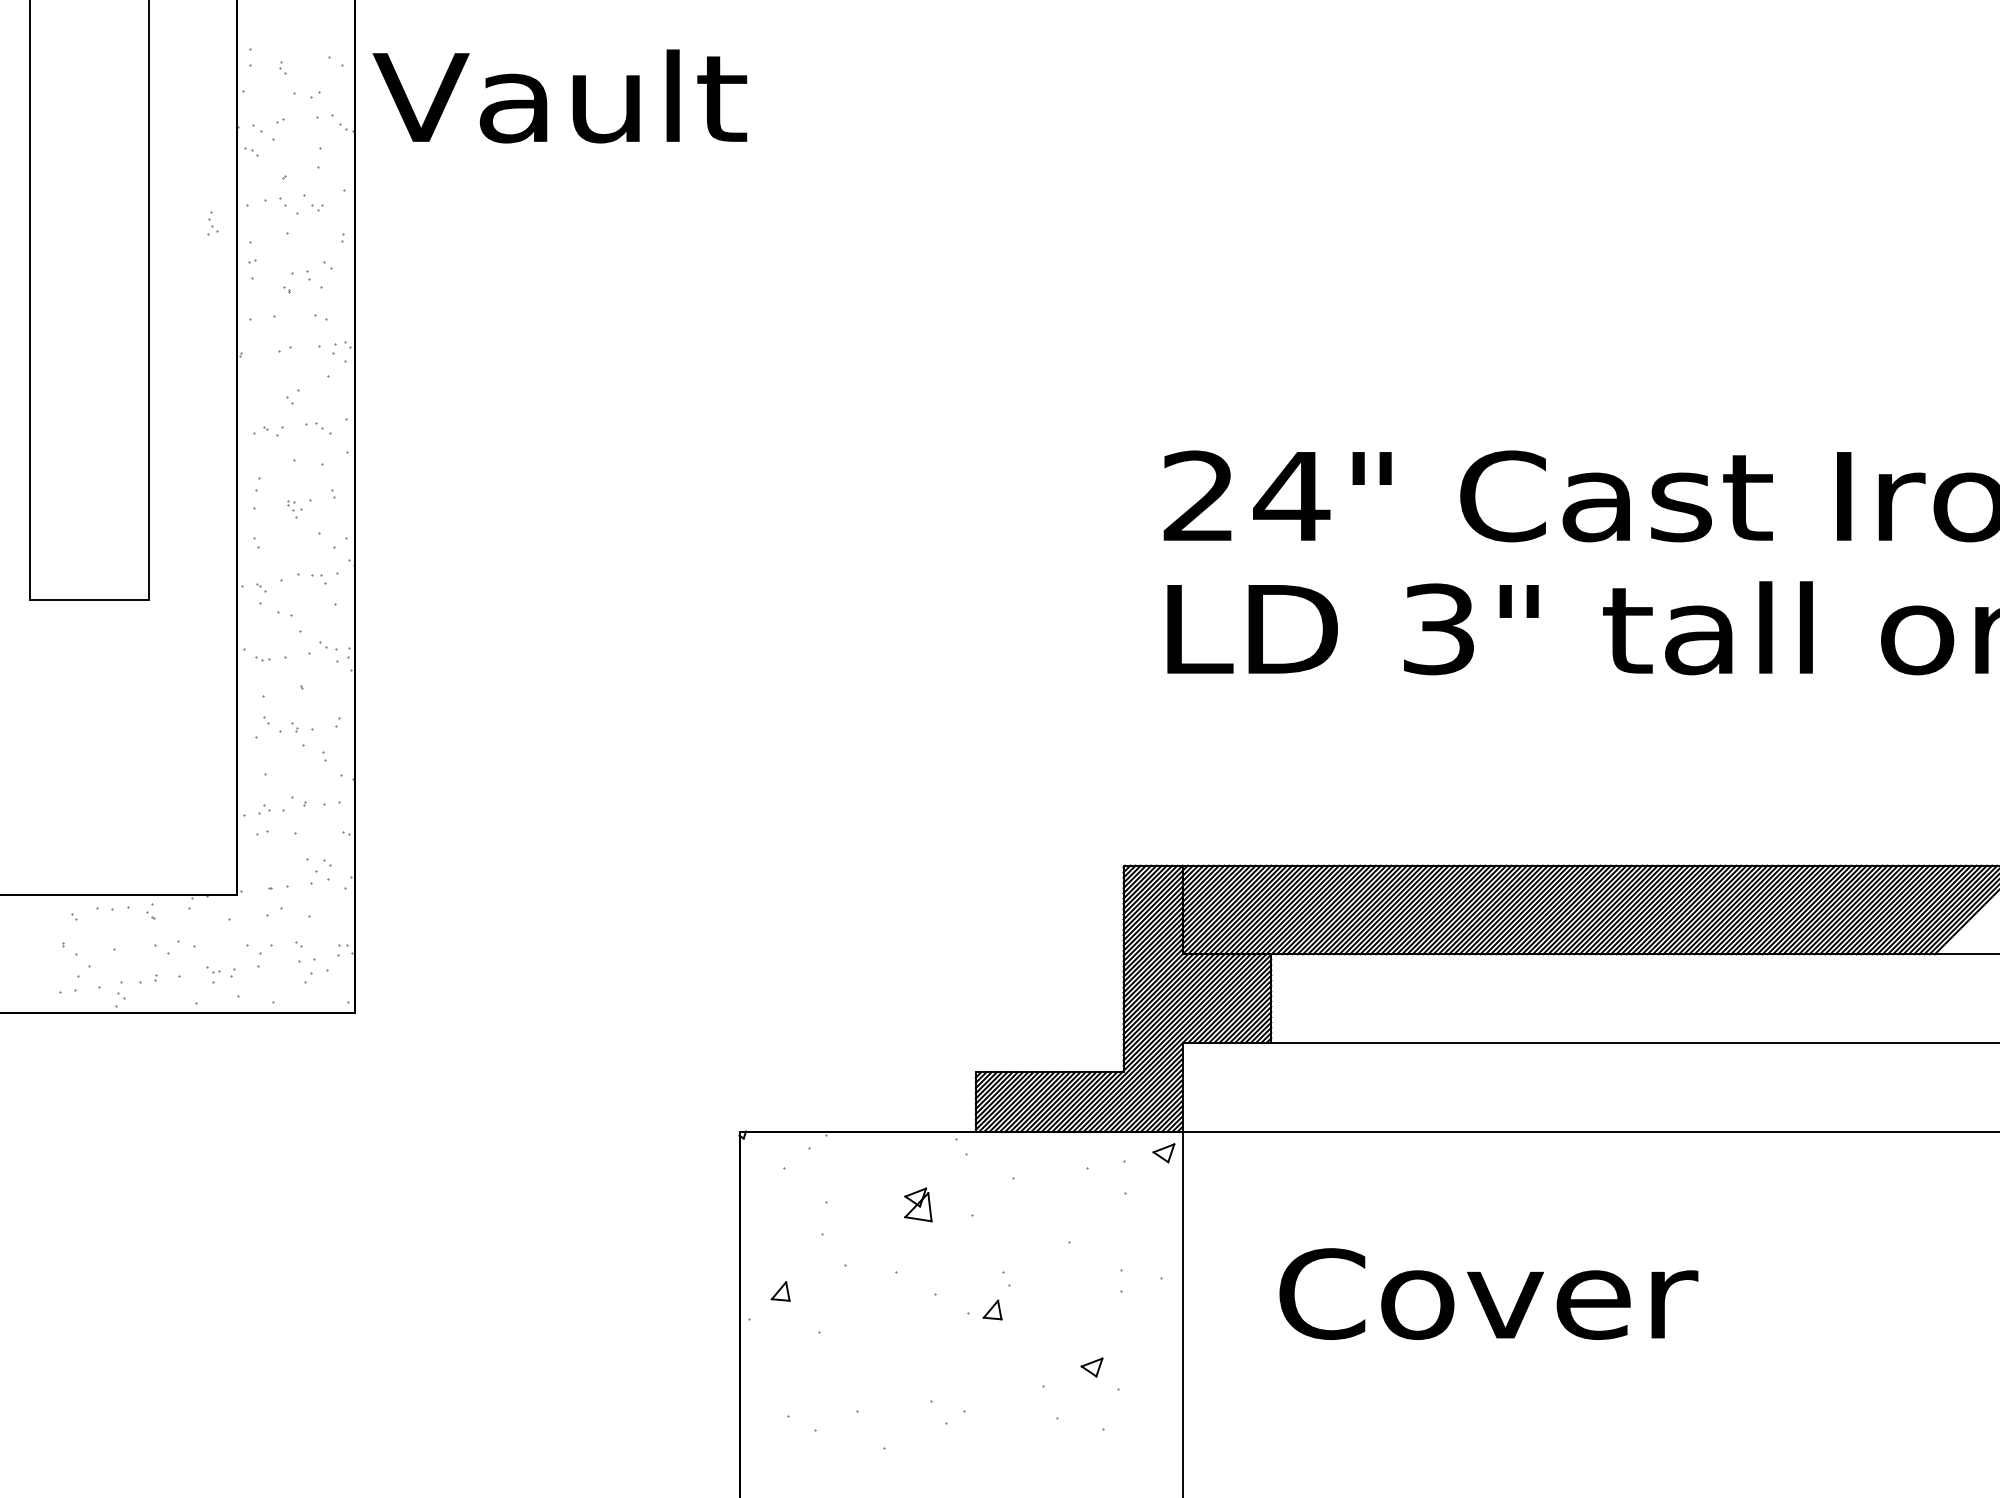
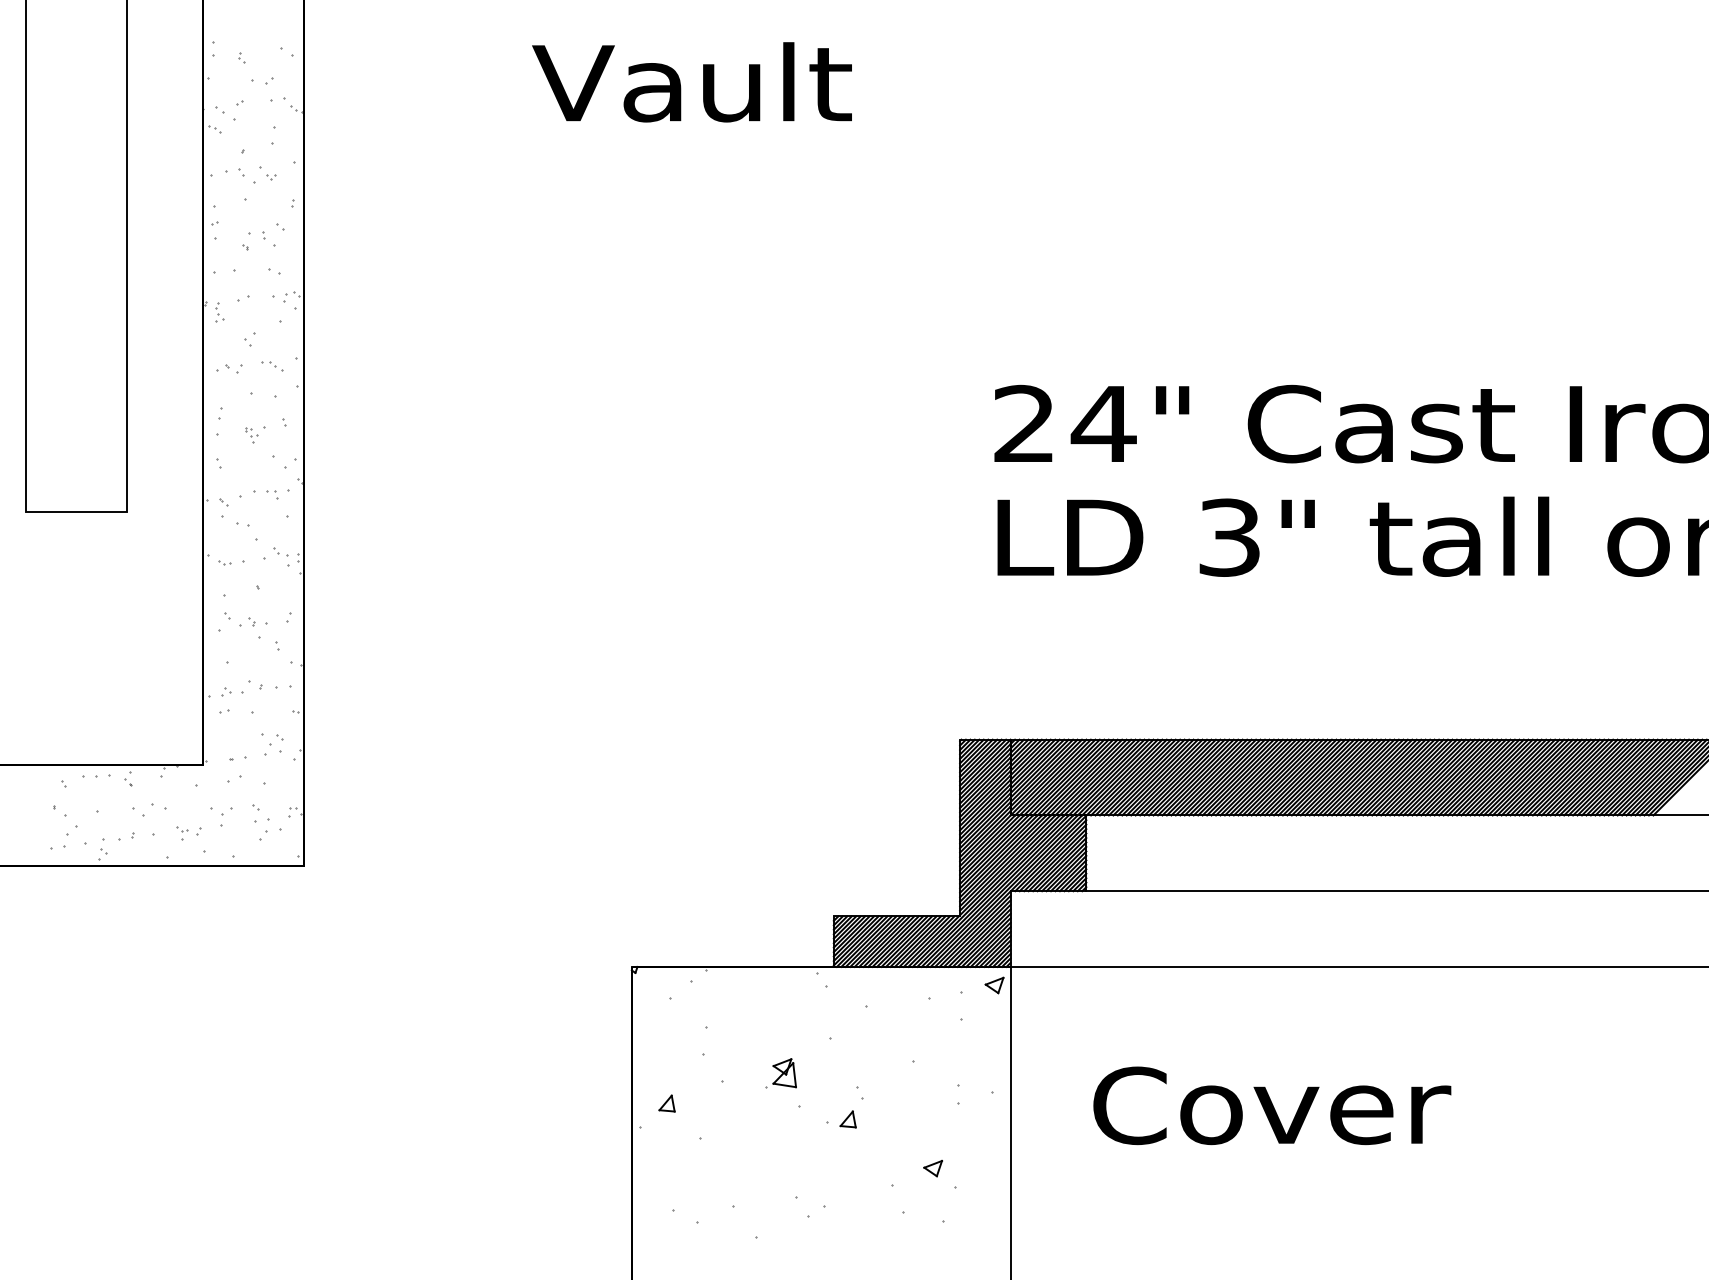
text: (559, 96) -> (691, 82), moved
part: (212, 223) -> (219, 312), moved
part: (918, 1204) -> (784, 1072), moved

